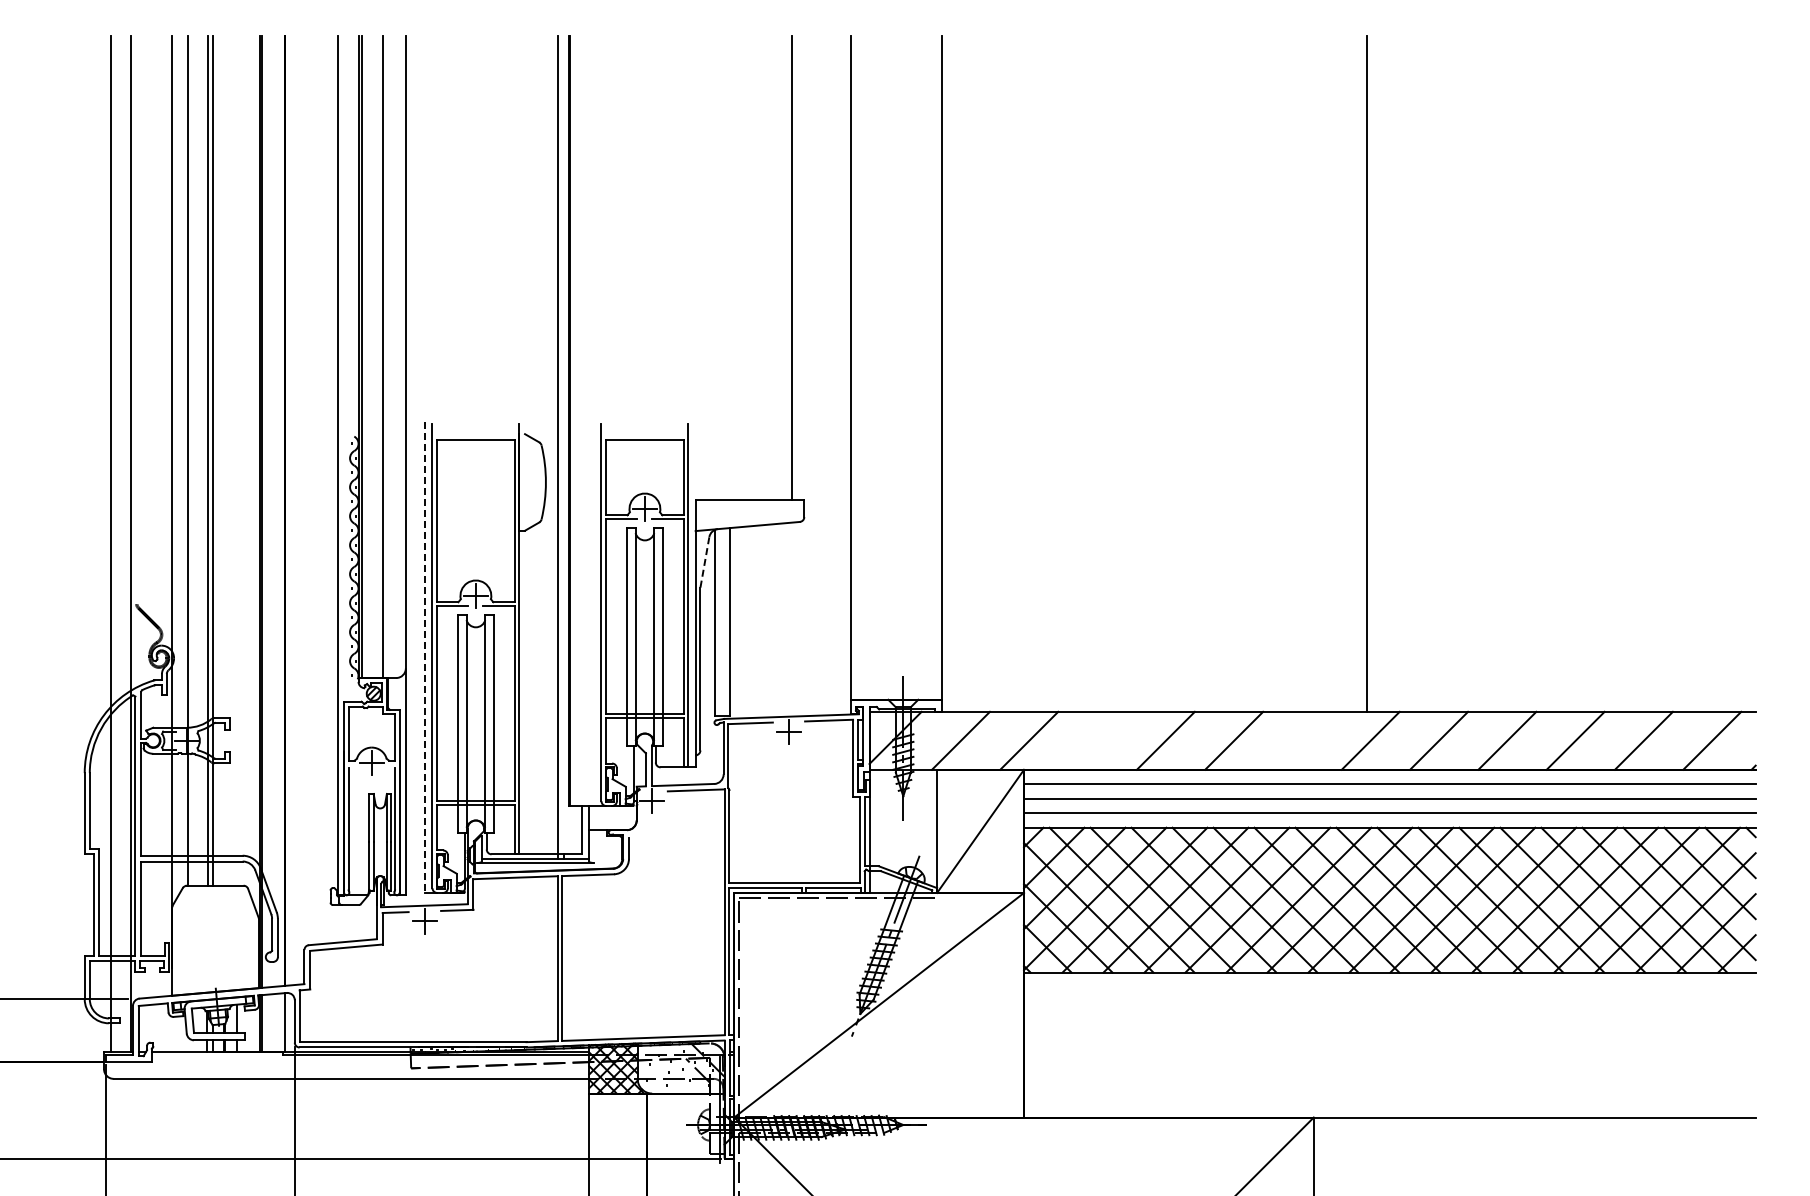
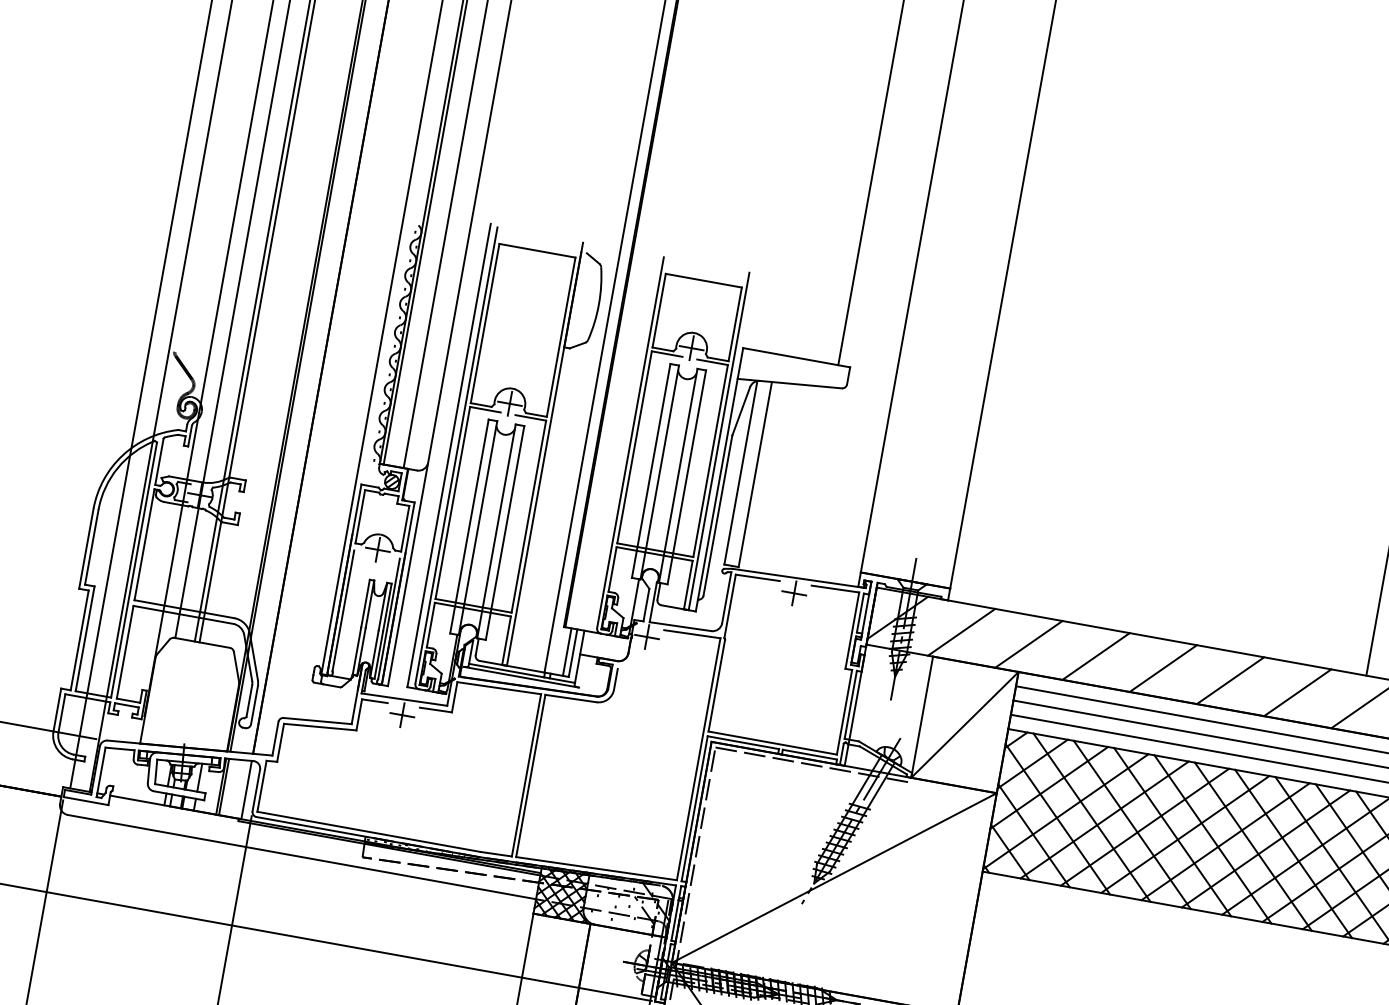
line: (704, 562) -> (740, 411), dashed -> solid
line: (425, 658) -> (449, 456), dashed -> solid
line: (1097, 740) -> (1096, 656), added
line: (1302, 740) -> (1297, 692), added
line: (576, 830) -> (567, 652), added

